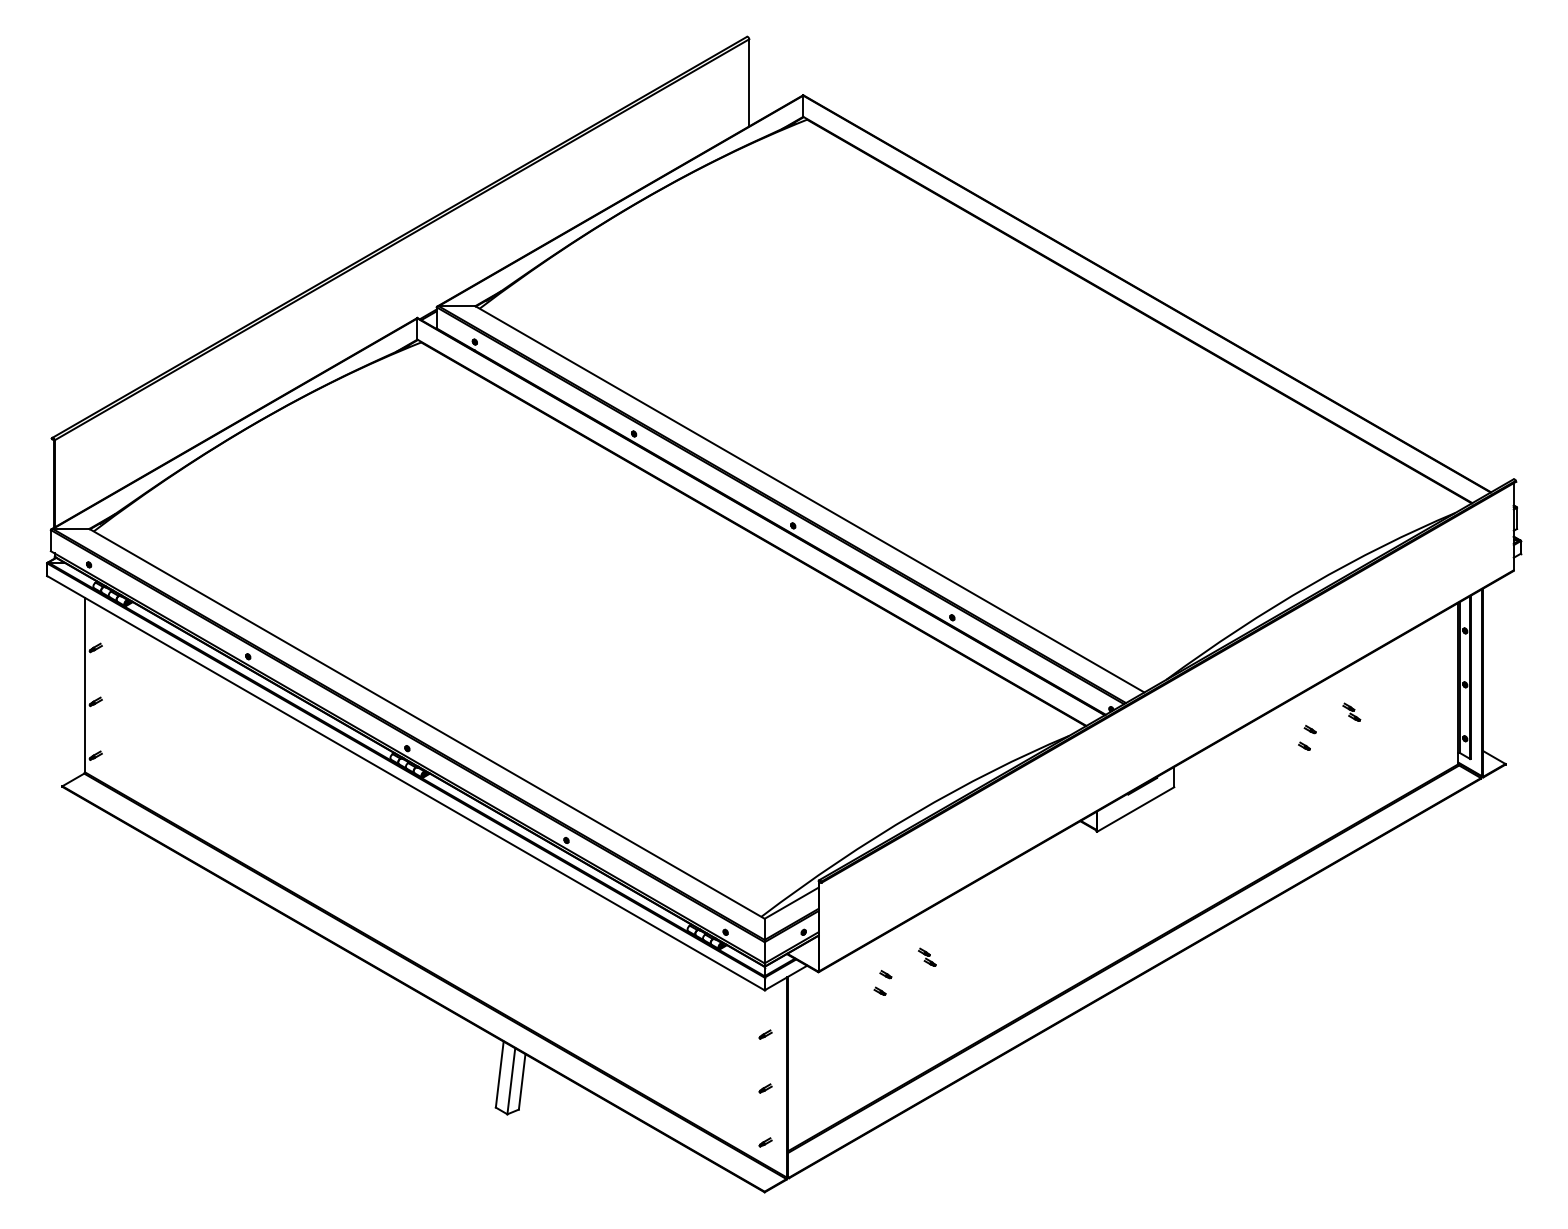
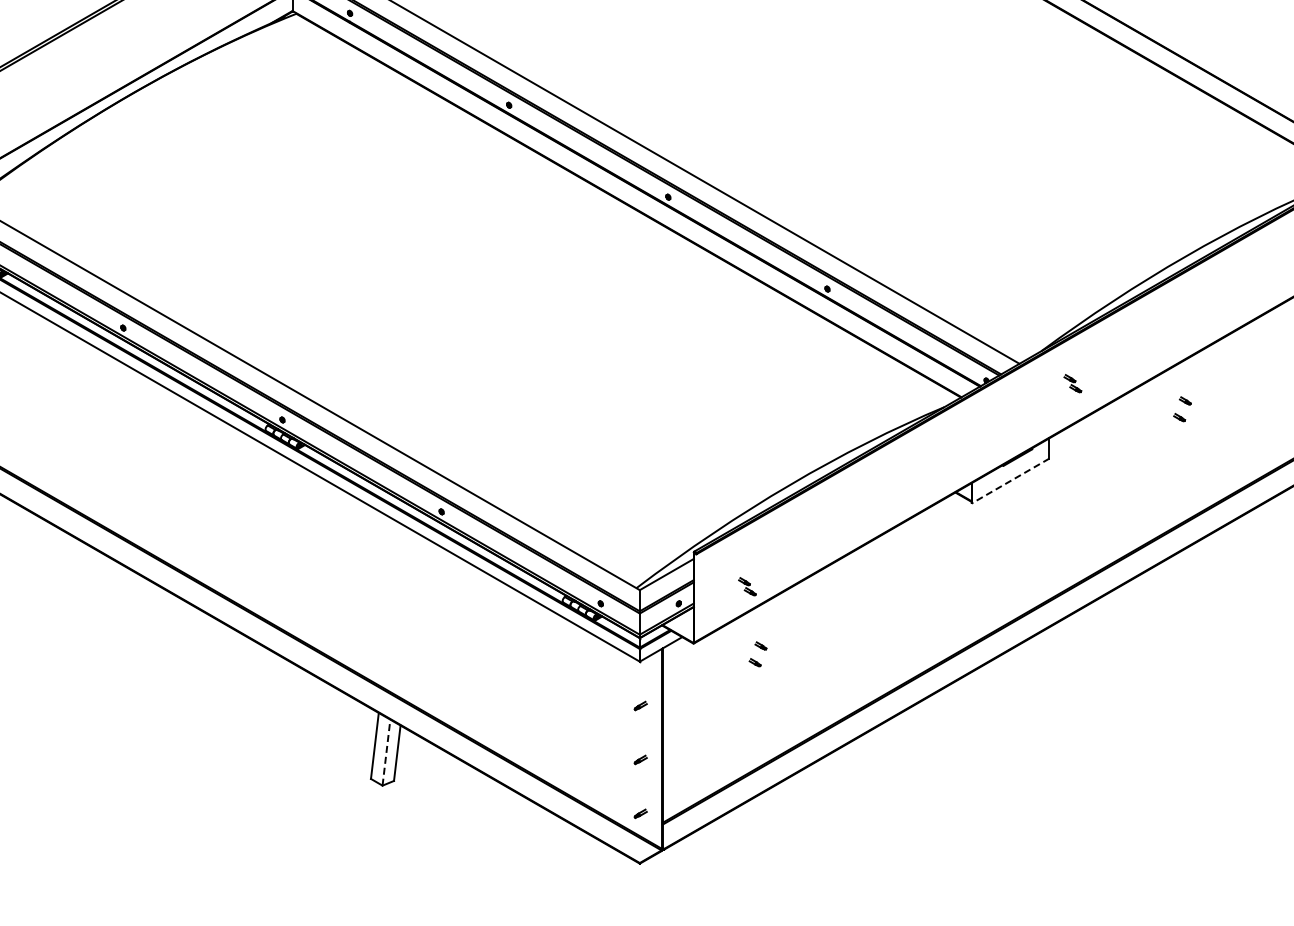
part: (1351, 711) -> (1072, 382), moved
line: (1135, 809) -> (1010, 480), solid -> dashed
part: (927, 956) -> (747, 585), moved
line: (511, 1080) -> (386, 751), solid -> dashed

